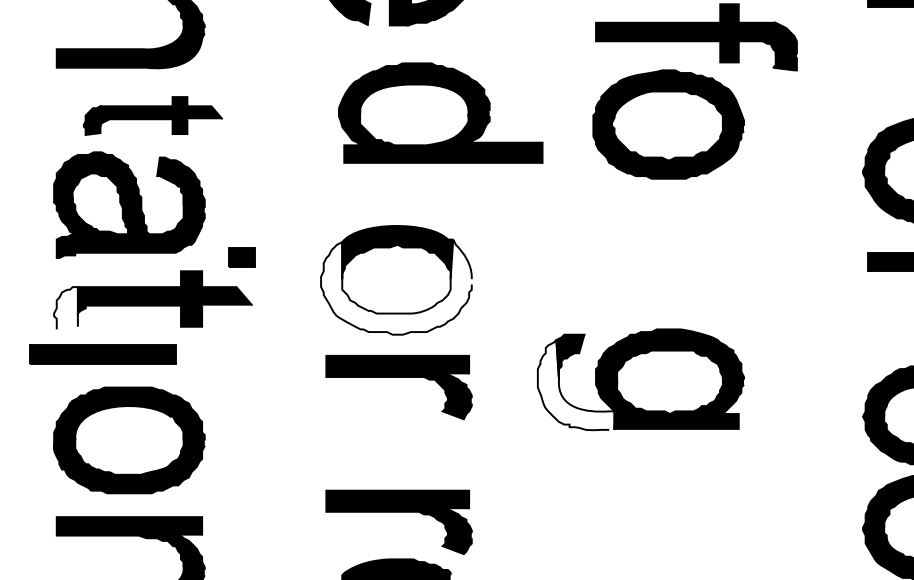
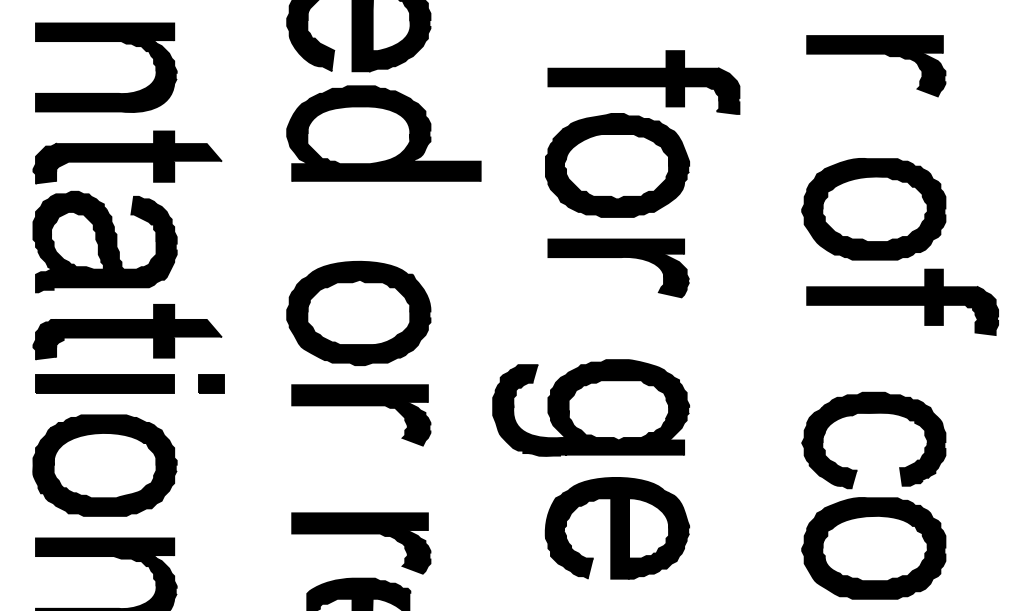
part: (440, 113) -> (383, 133), moved
part: (153, 116) -> (127, 157), size x1.43
part: (669, 221) -> (618, 257), added
part: (241, 257) -> (211, 383), moved
fill: (396, 286) -> (358, 319), added
fill: (65, 307) -> (44, 339), added
part: (102, 354) -> (104, 383), moved
fill: (576, 384) -> (529, 412), added
part: (667, 506) -> (616, 528), added

